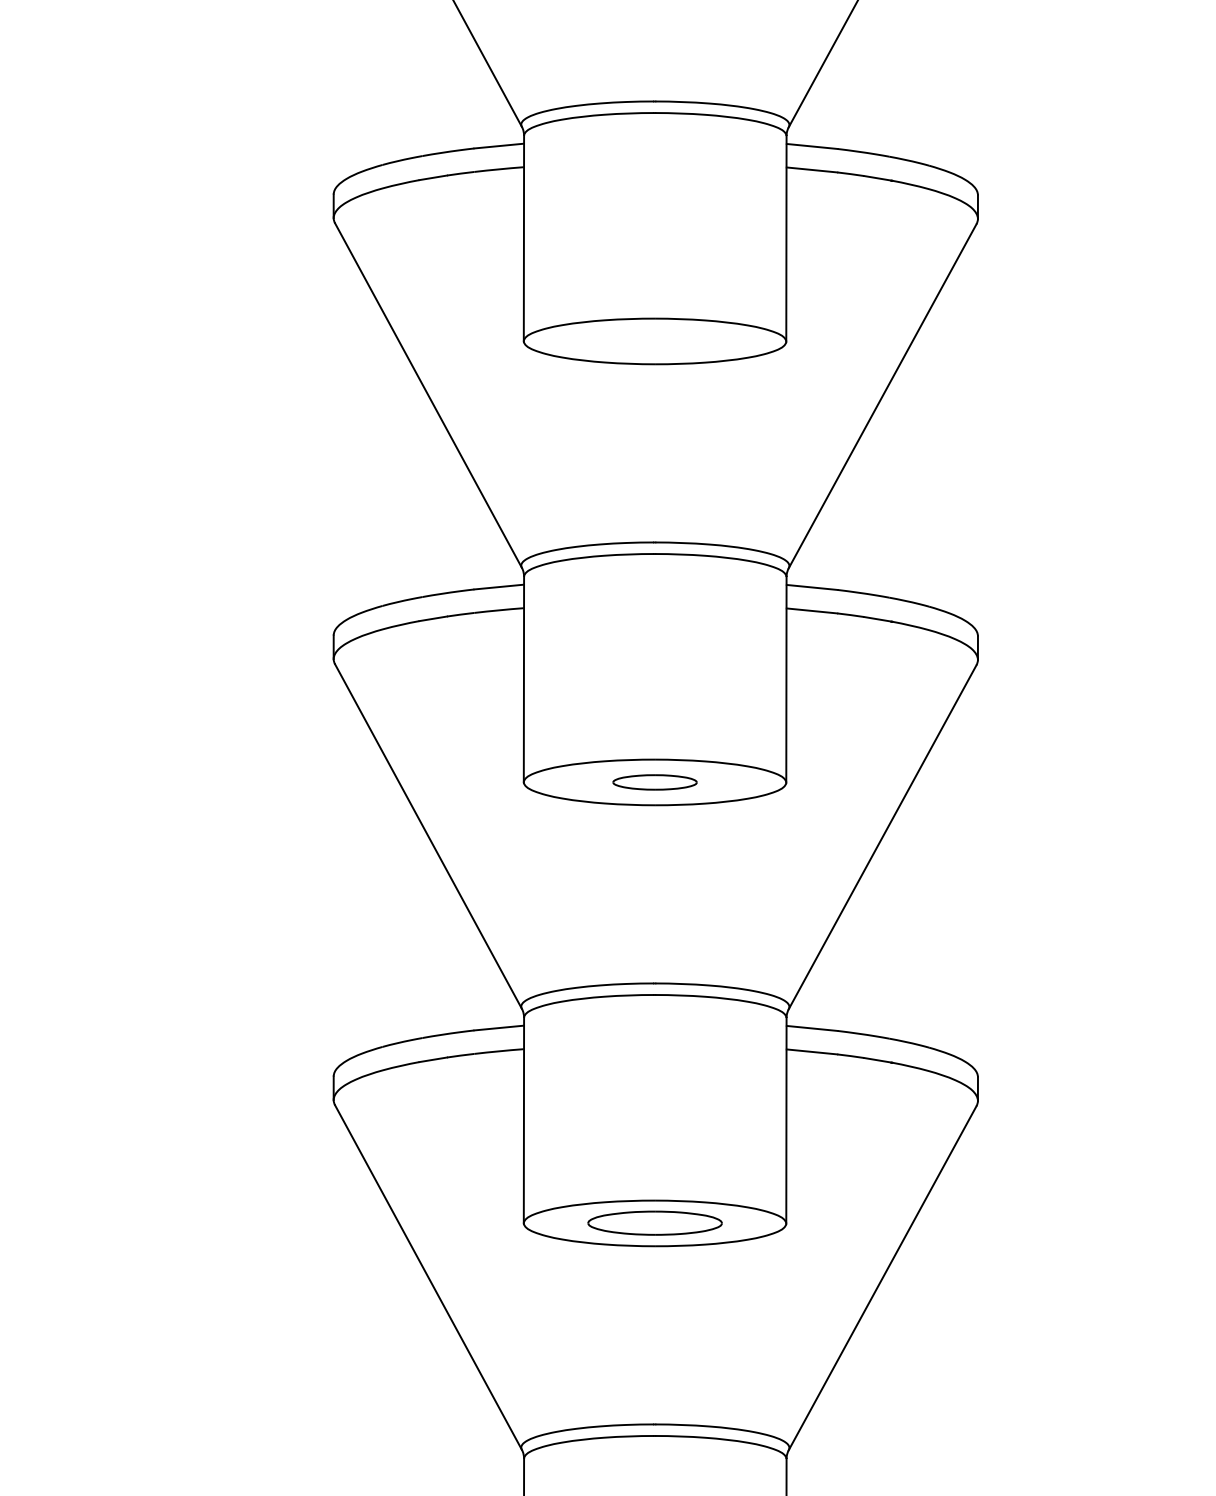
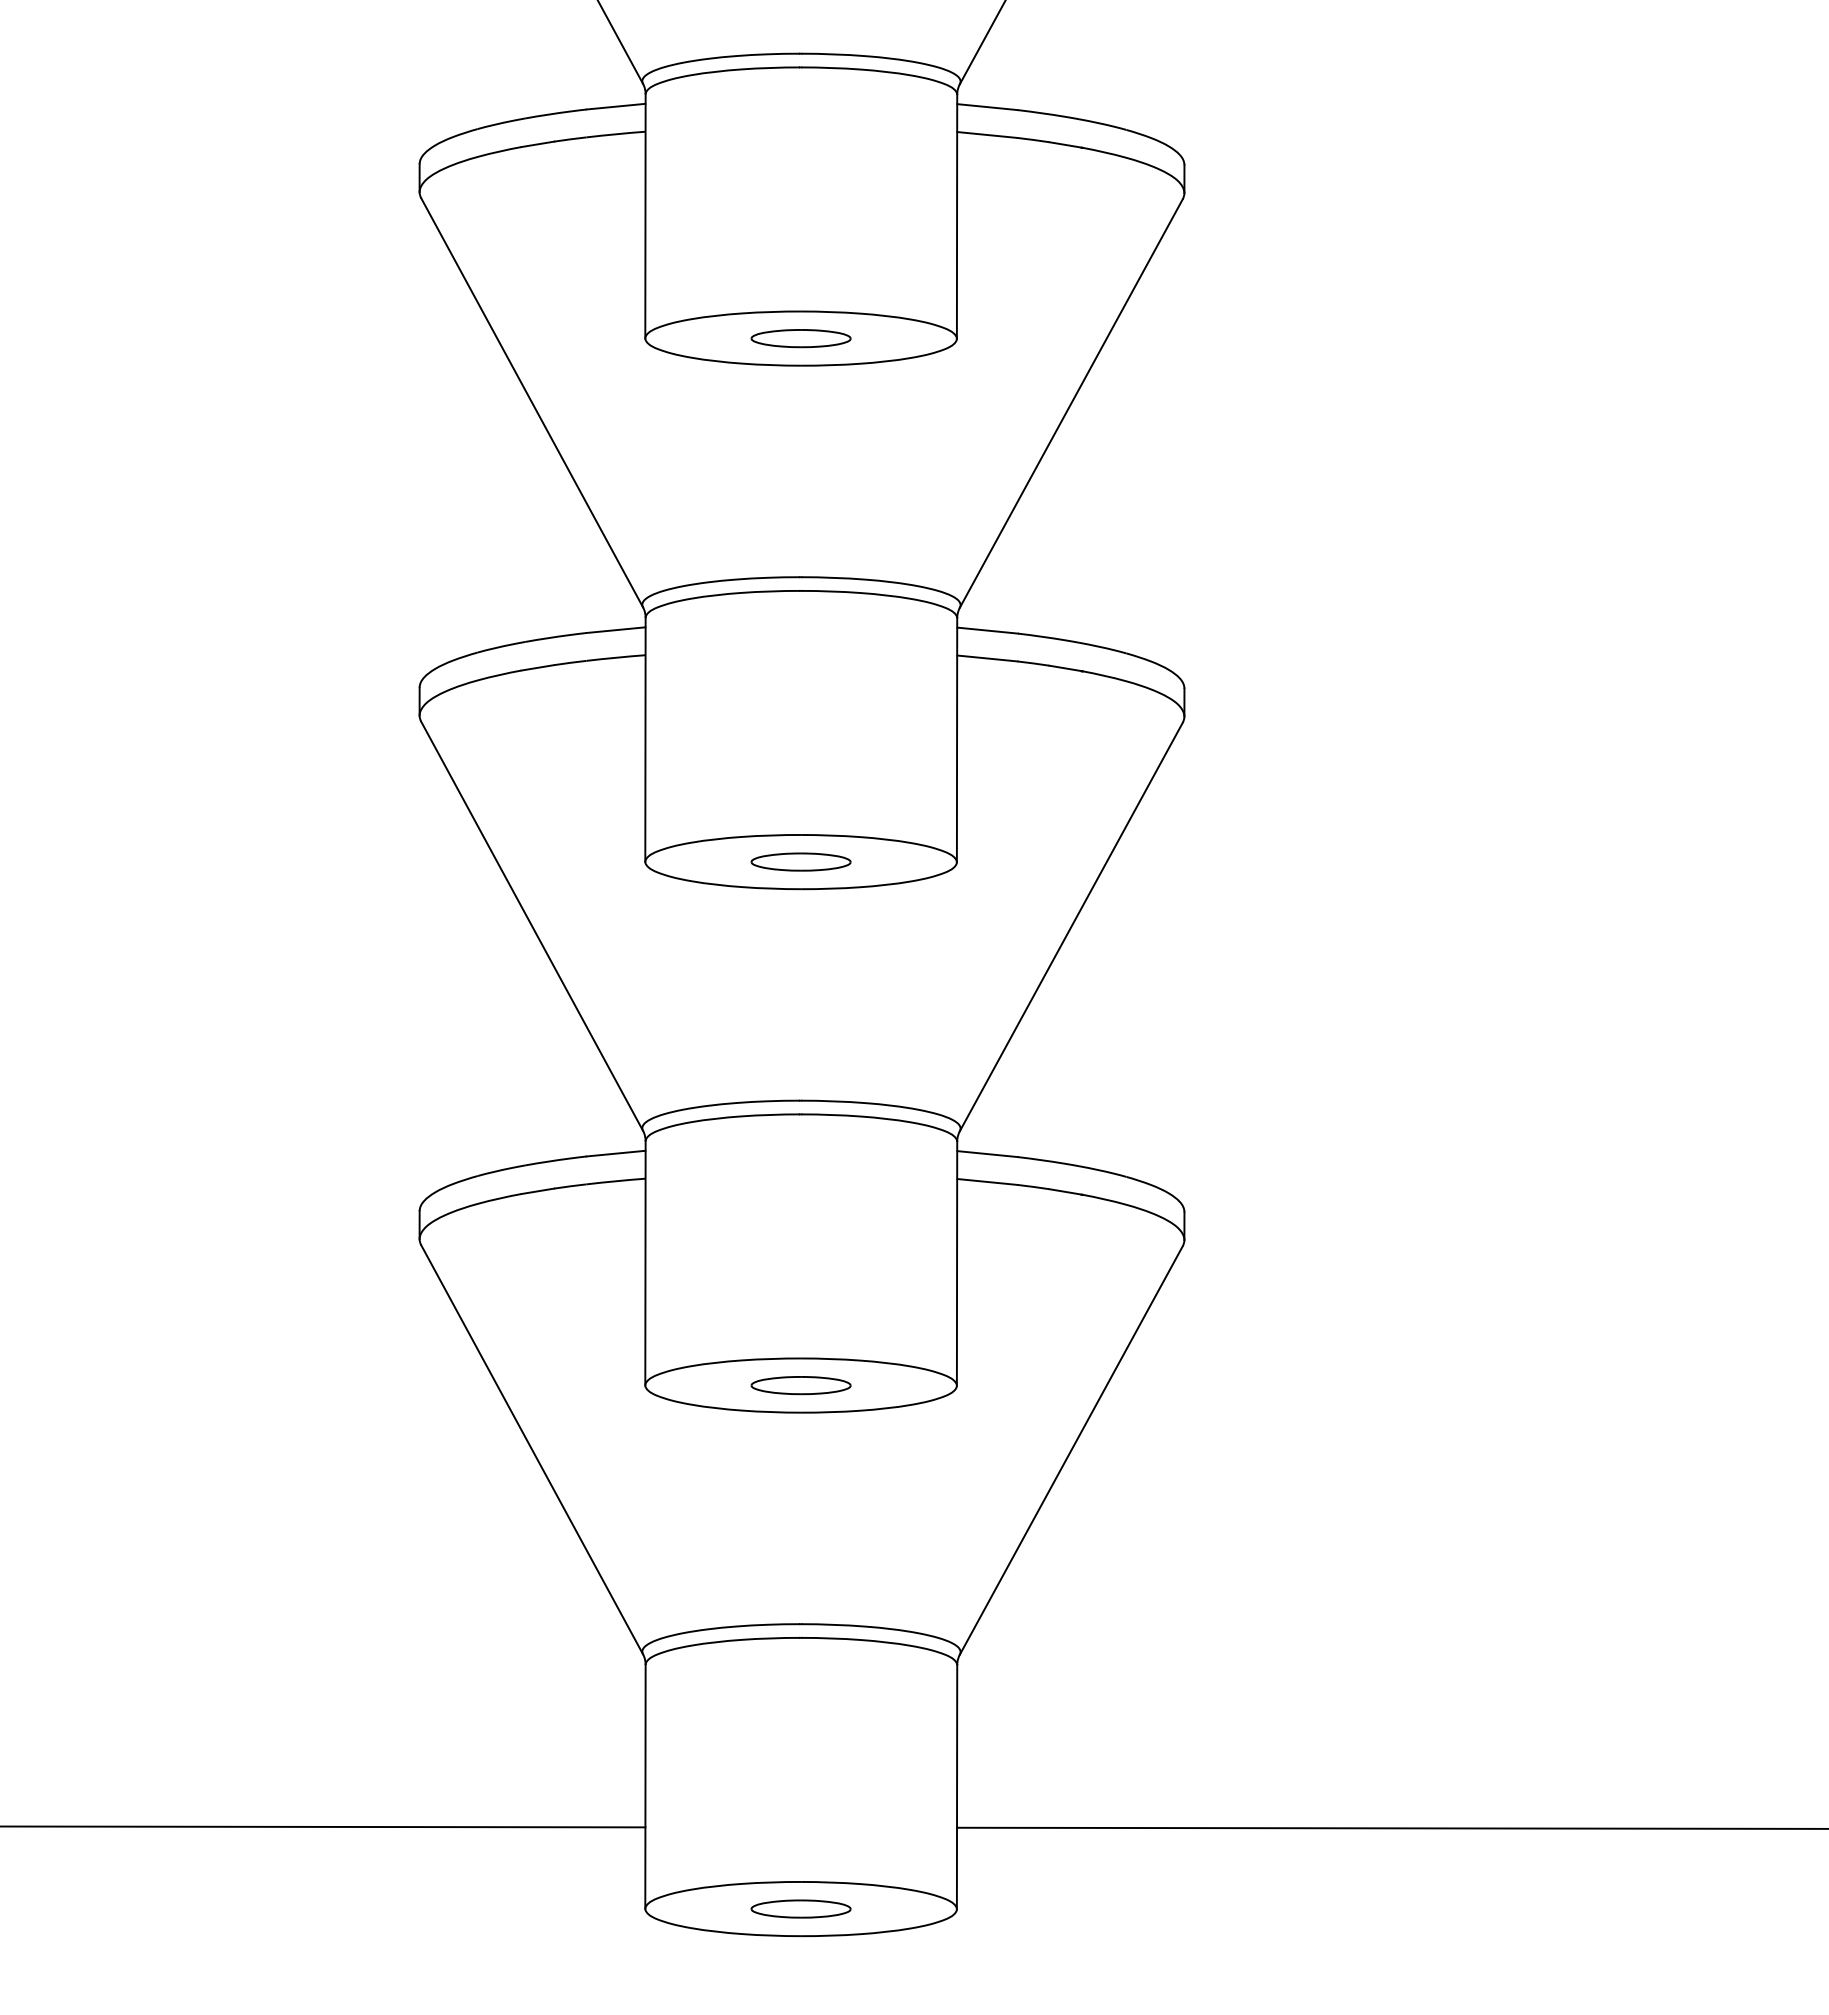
part: (654, 341) -> (800, 338), added
part: (654, 1223) -> (800, 1385), size x0.62

